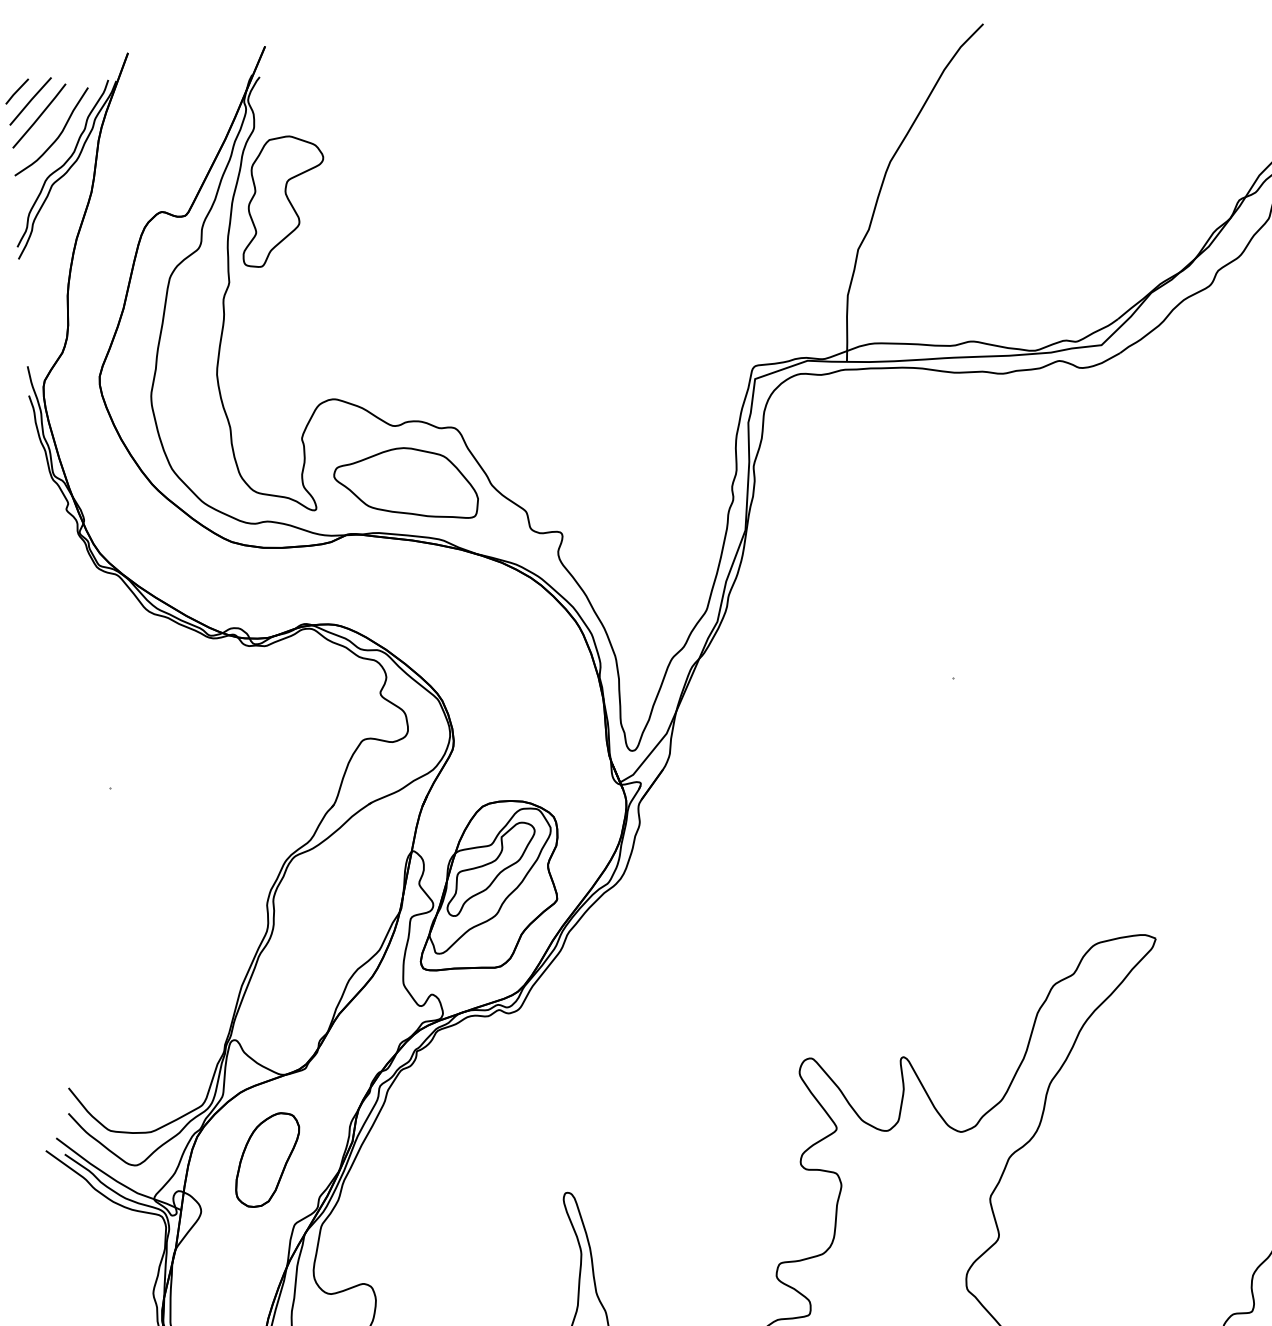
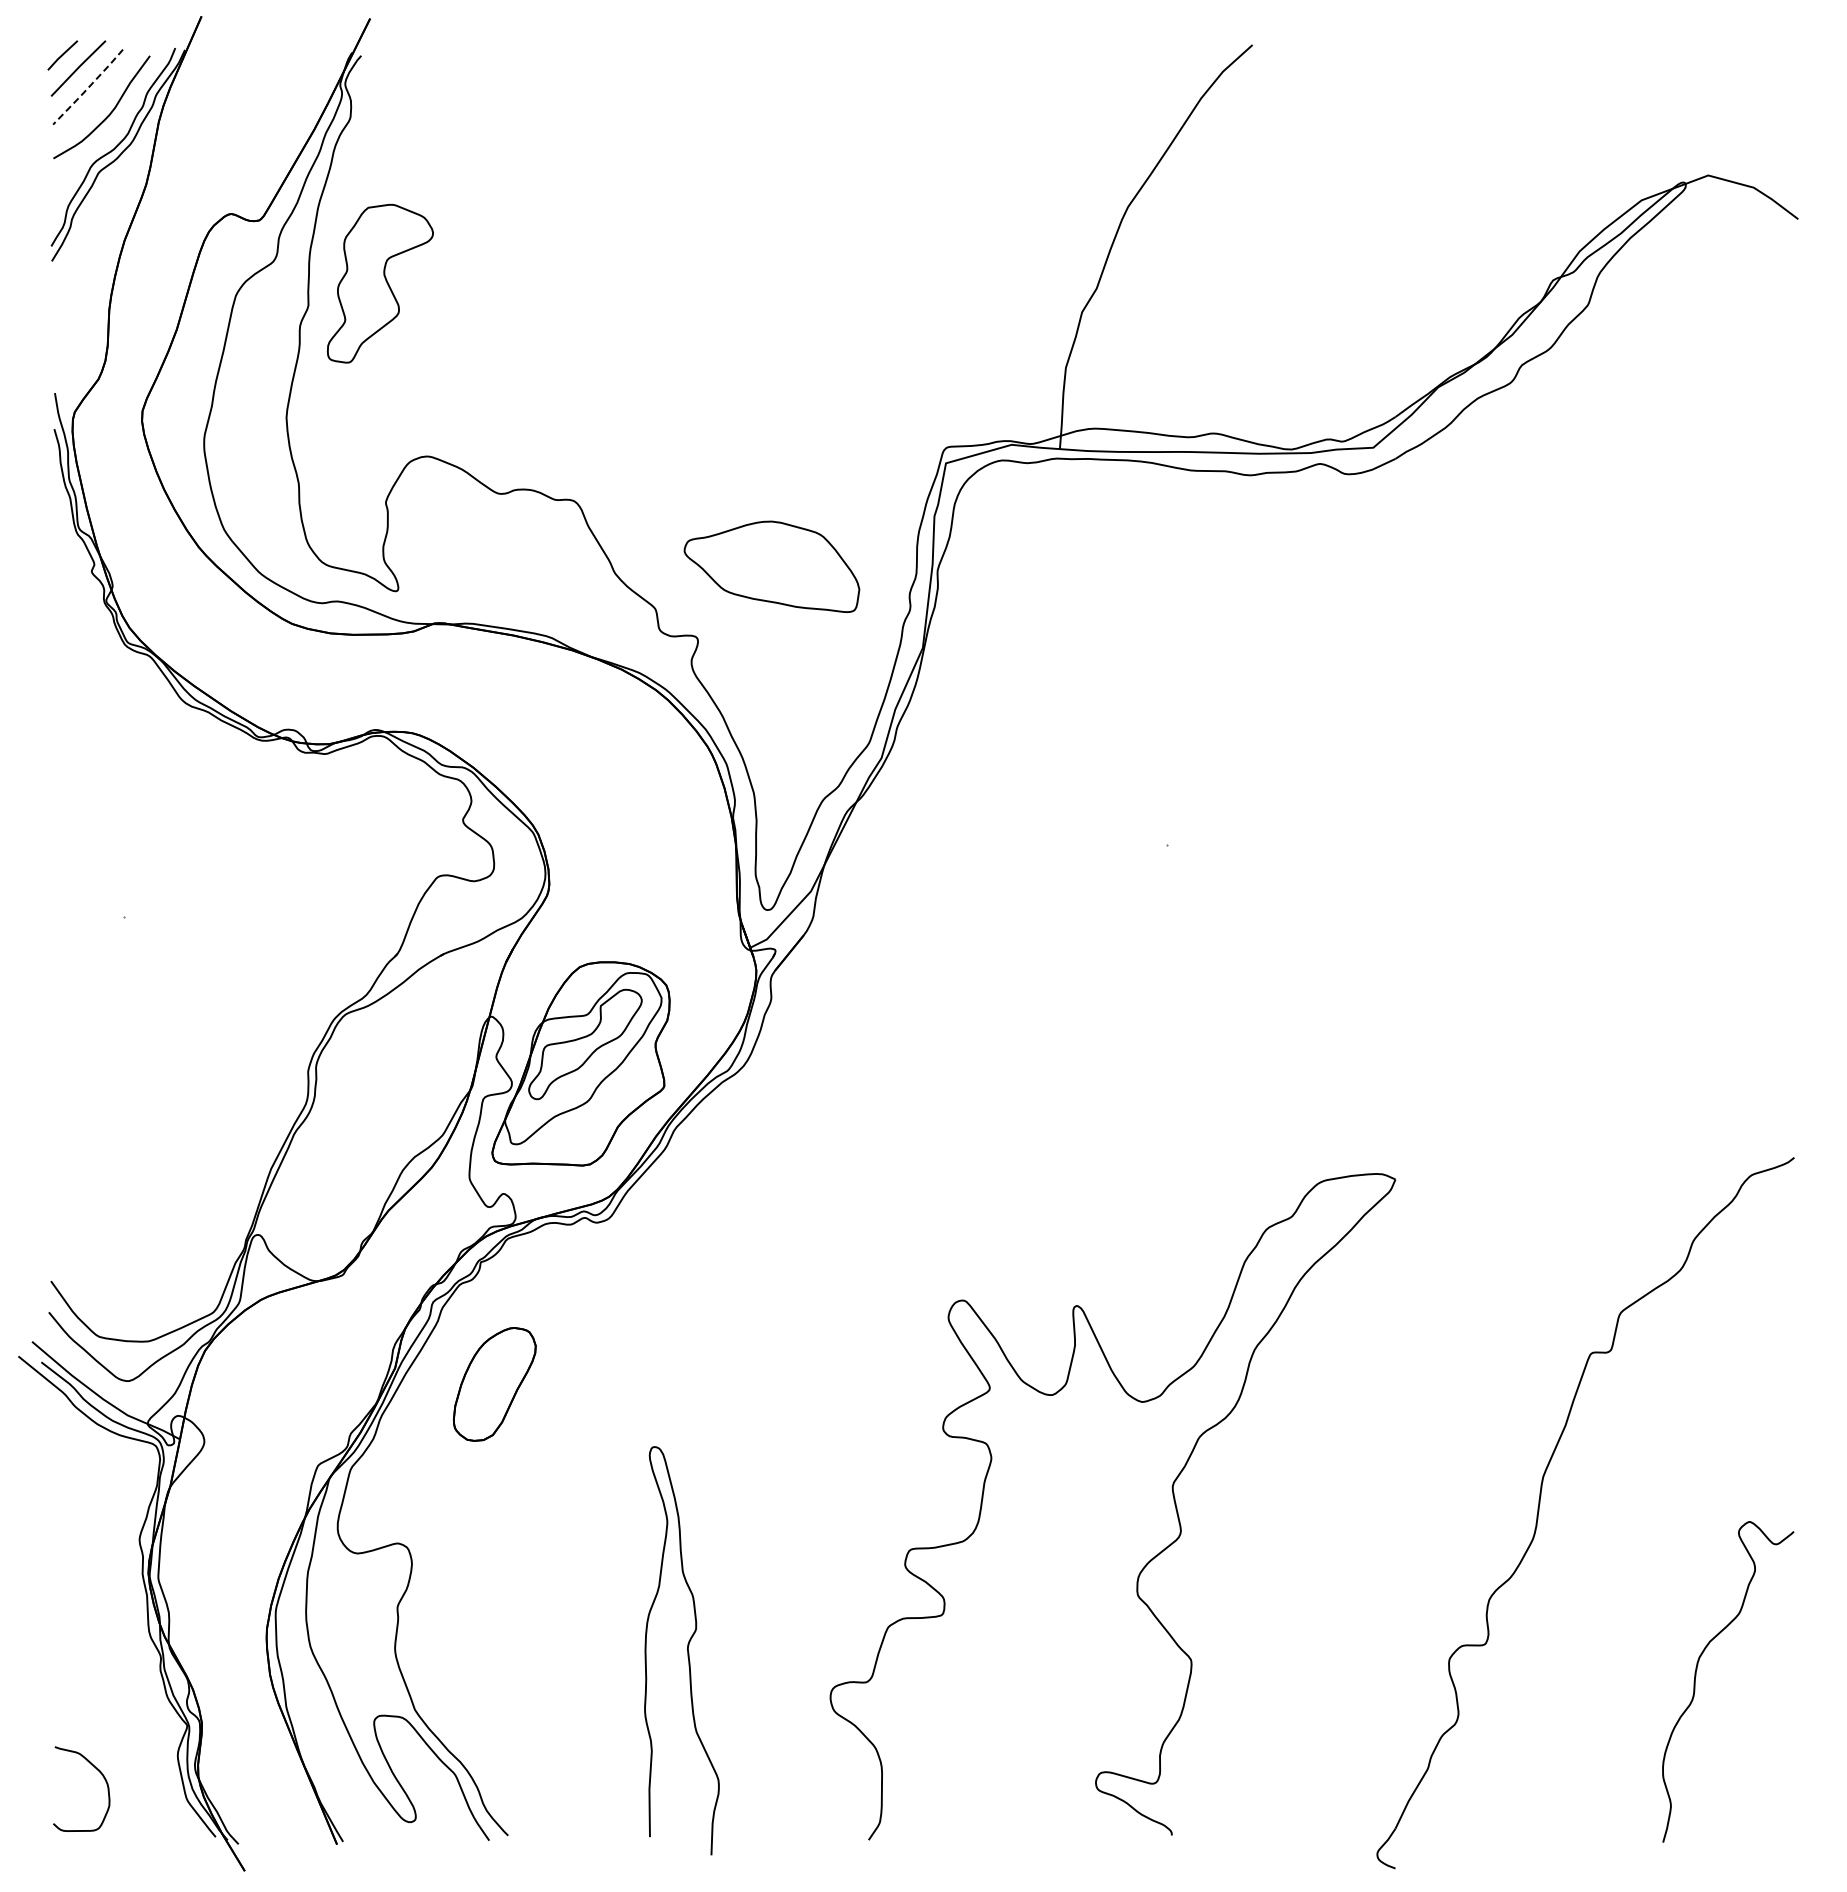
line: (39, 116) -> (88, 87), solid -> dashed
part: (283, 200) -> (380, 283), moved
part: (405, 484) -> (771, 566), moved
part: (267, 1160) -> (494, 1384), moved

